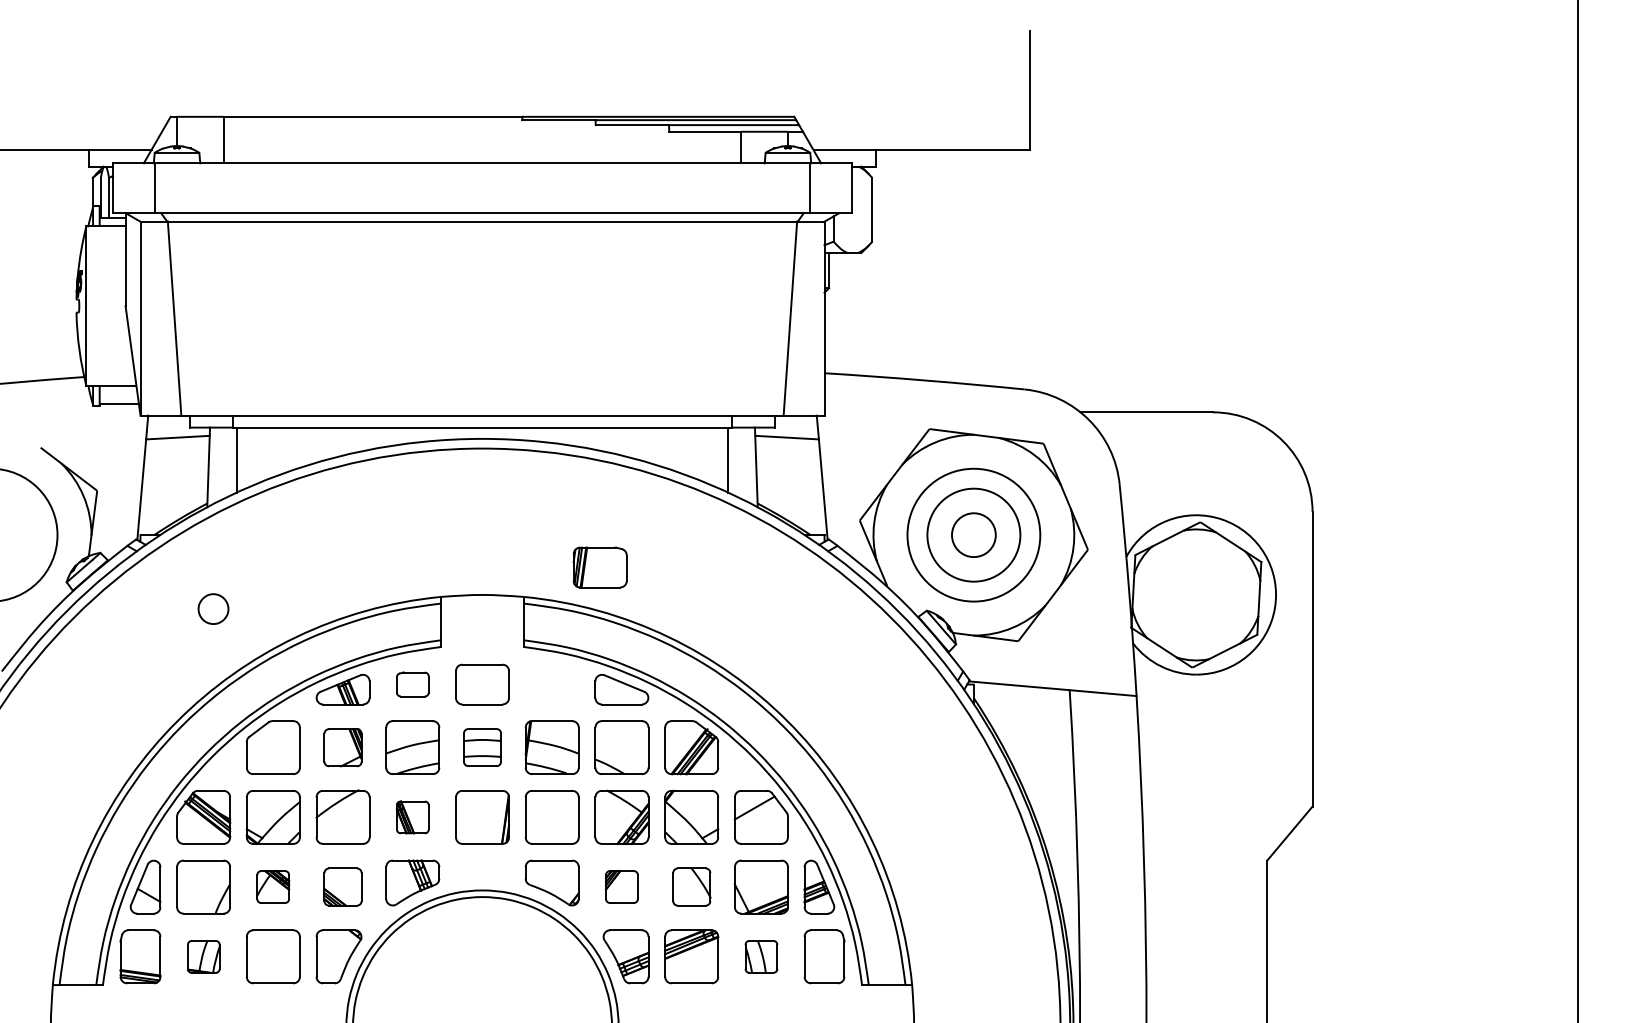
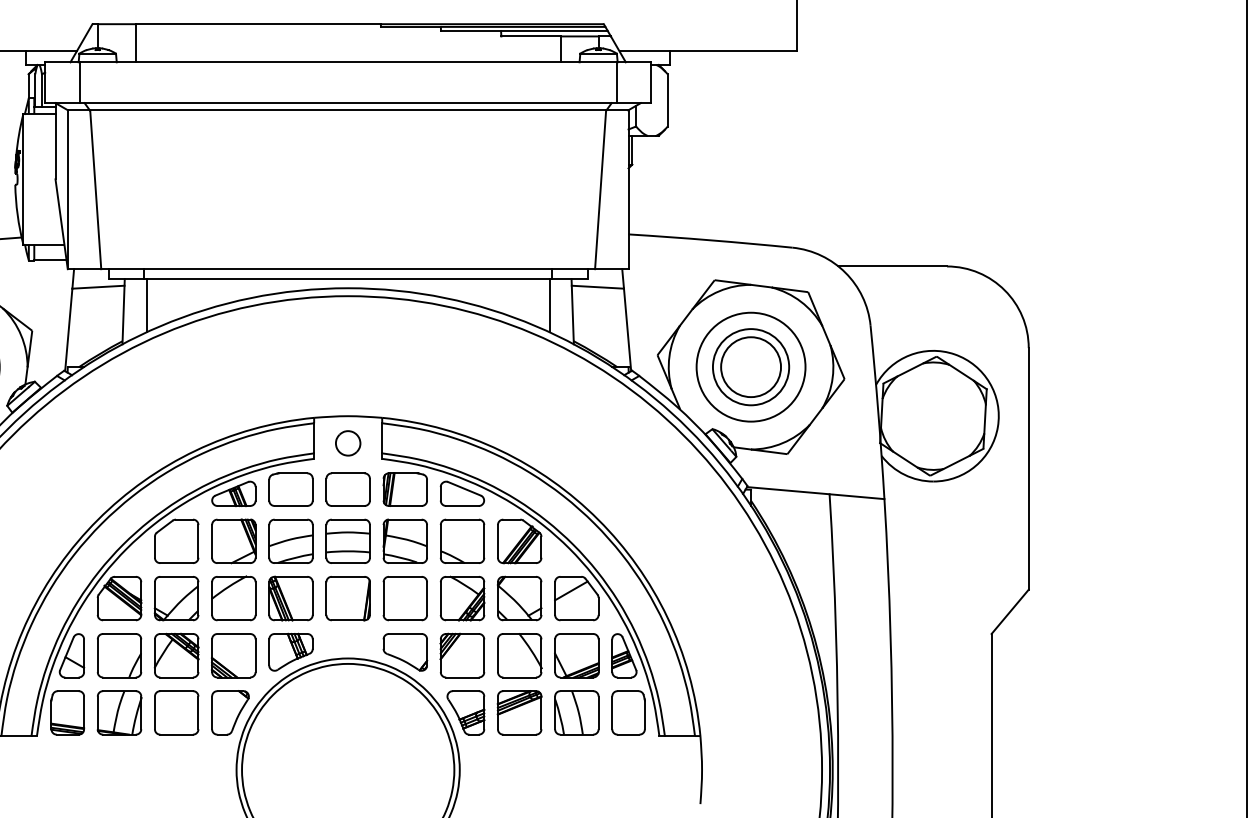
circle: (973, 534) -> (750, 366), size x1.67
part: (599, 567) -> (404, 489), moved
part: (213, 608) -> (348, 442), moved
part: (412, 684) -> (290, 489), size x1.67
part: (342, 747) -> (233, 541), size x1.43
part: (482, 747) -> (348, 541), size x1.43
part: (412, 817) -> (290, 598), size x1.67
part: (272, 886) -> (175, 655), size x1.67
part: (342, 886) -> (233, 655), size x1.43
part: (621, 886) -> (462, 655), size x1.67
part: (691, 886) -> (519, 655), size x1.43
part: (203, 956) -> (119, 712), size x1.67
part: (761, 956) -> (576, 712), size x1.67

